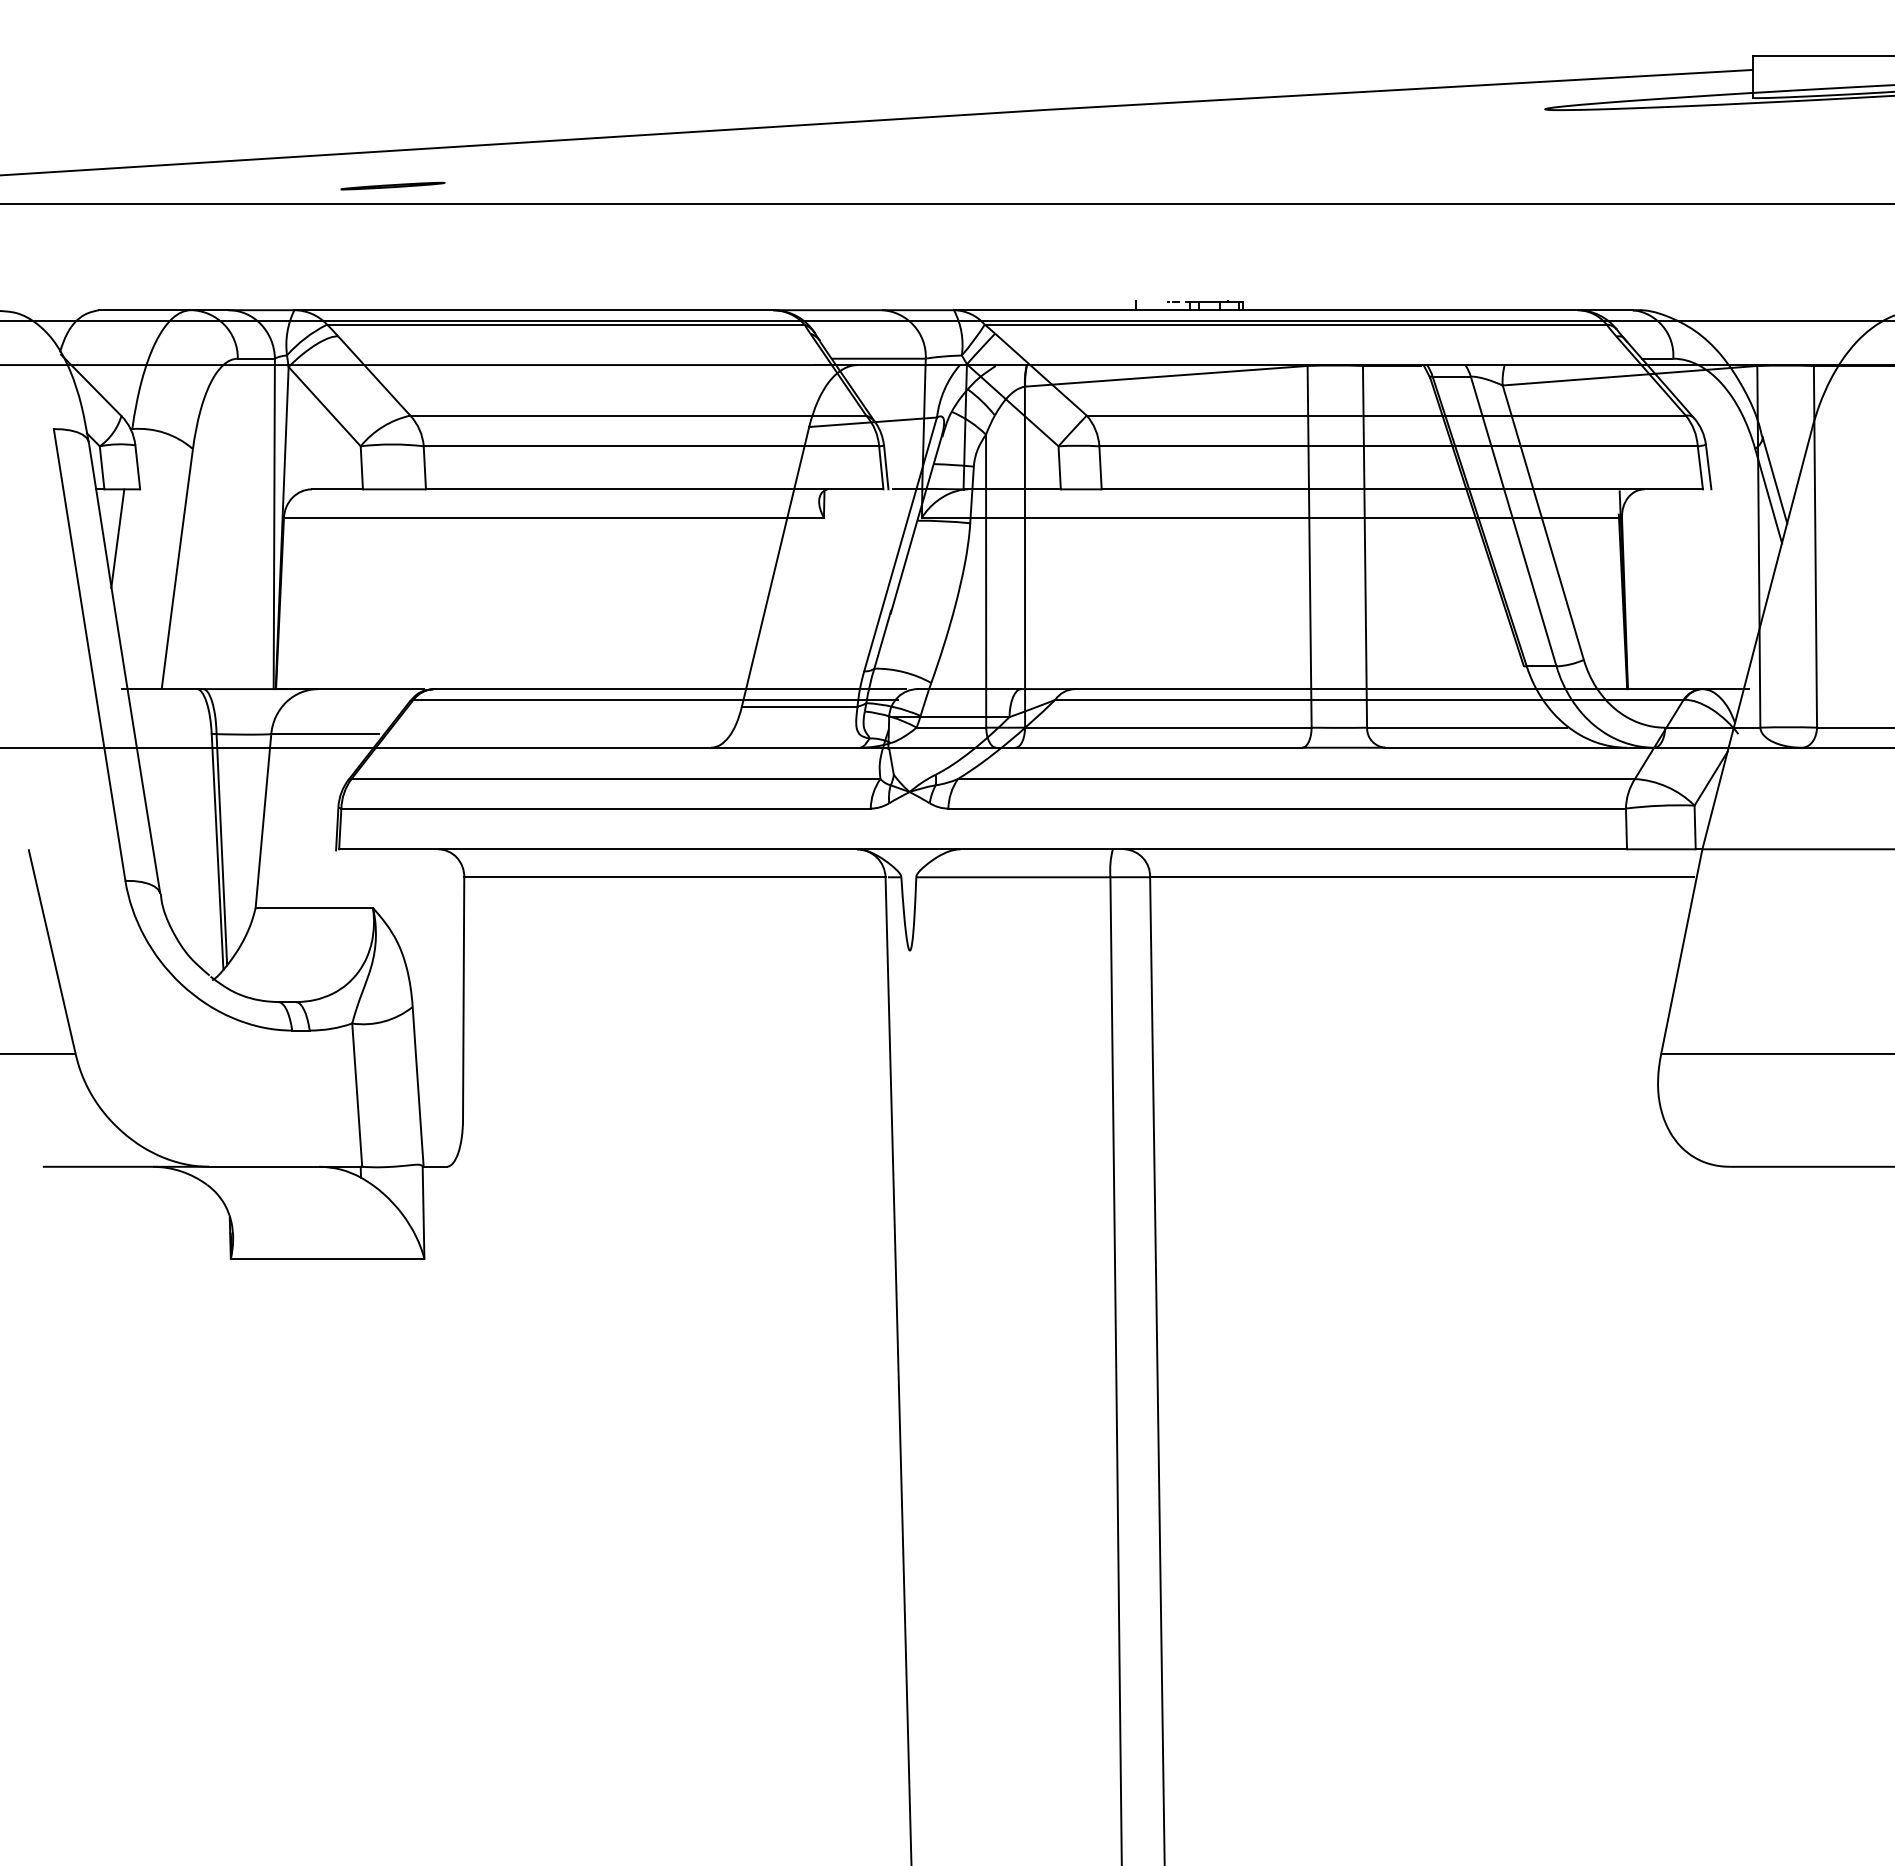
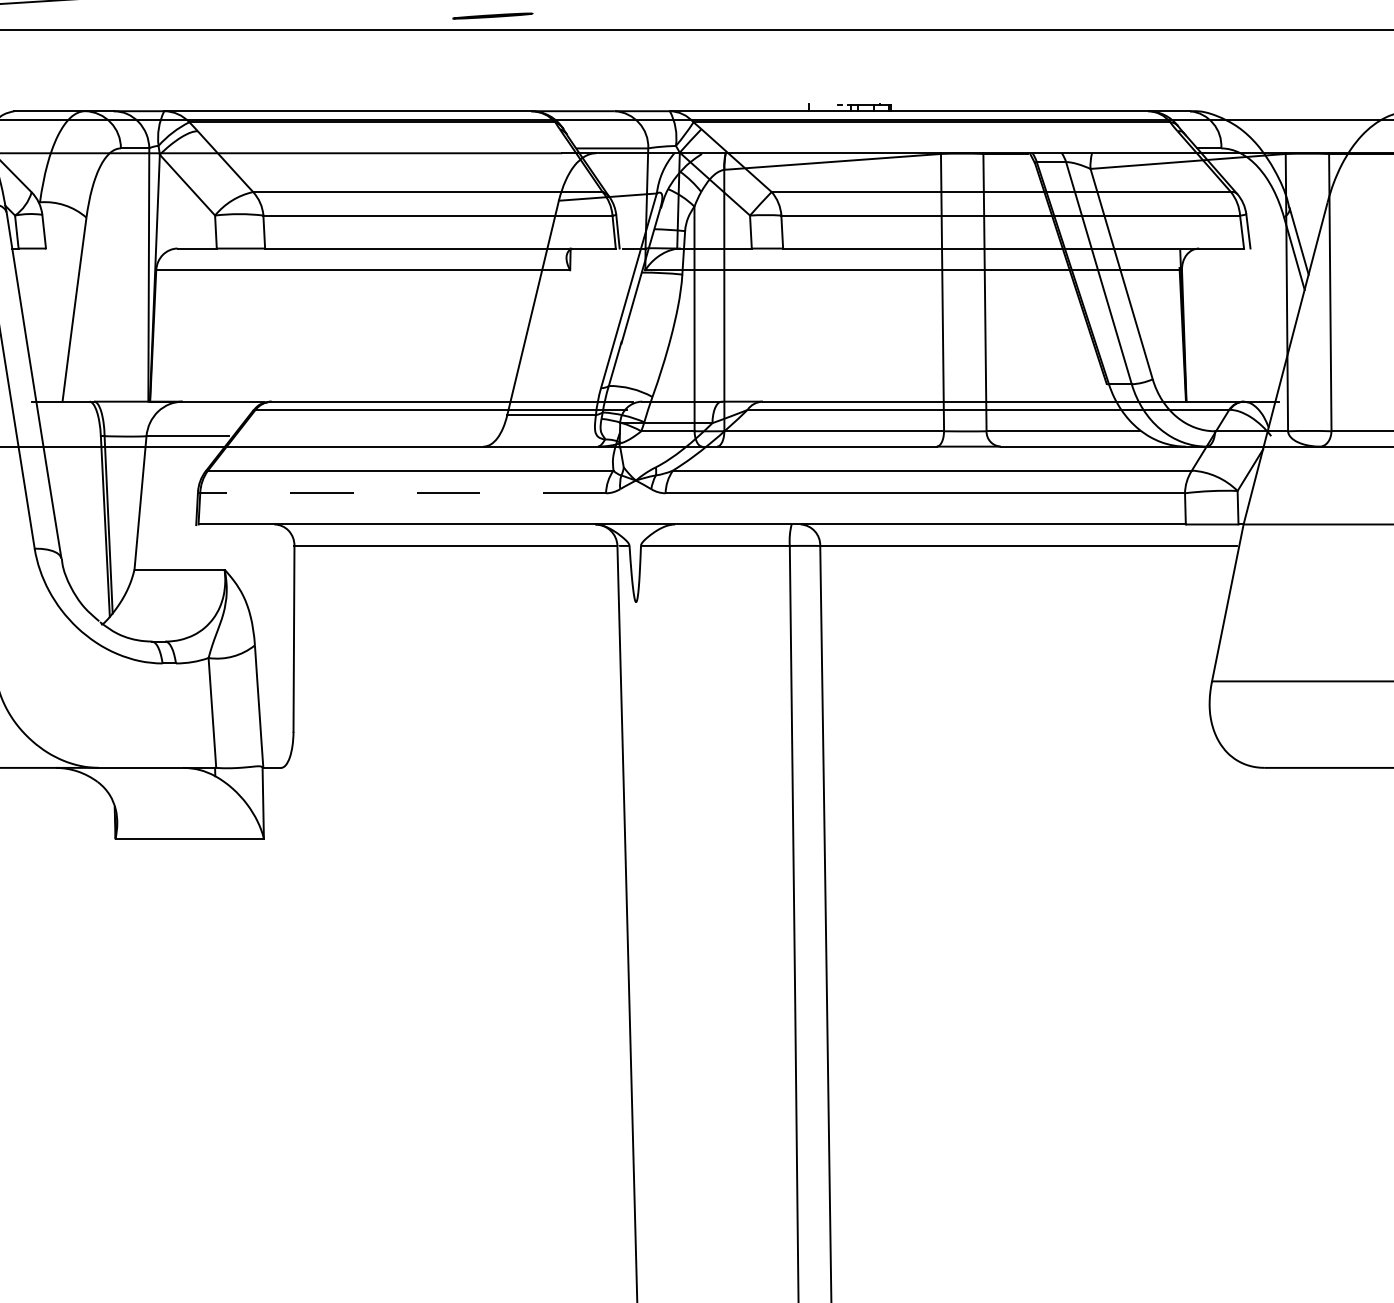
part: (392, 185) -> (492, 15), moved
line: (117, 538) -> (28, 286), removed
line: (606, 808) -> (403, 493), solid -> dashed

